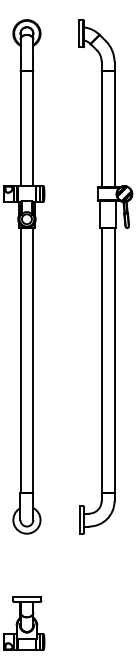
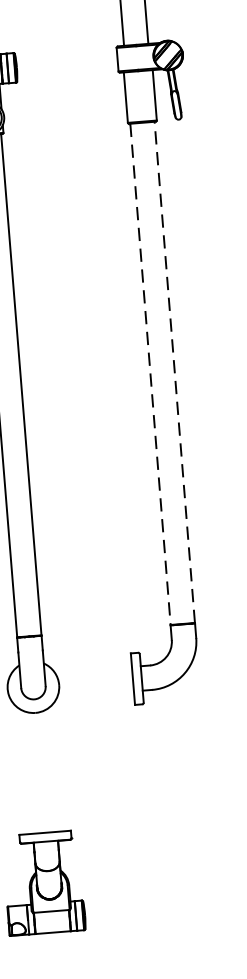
line: (114, 360) -> (174, 371), solid -> dashed
line: (101, 361) -> (150, 375), solid -> dashed

